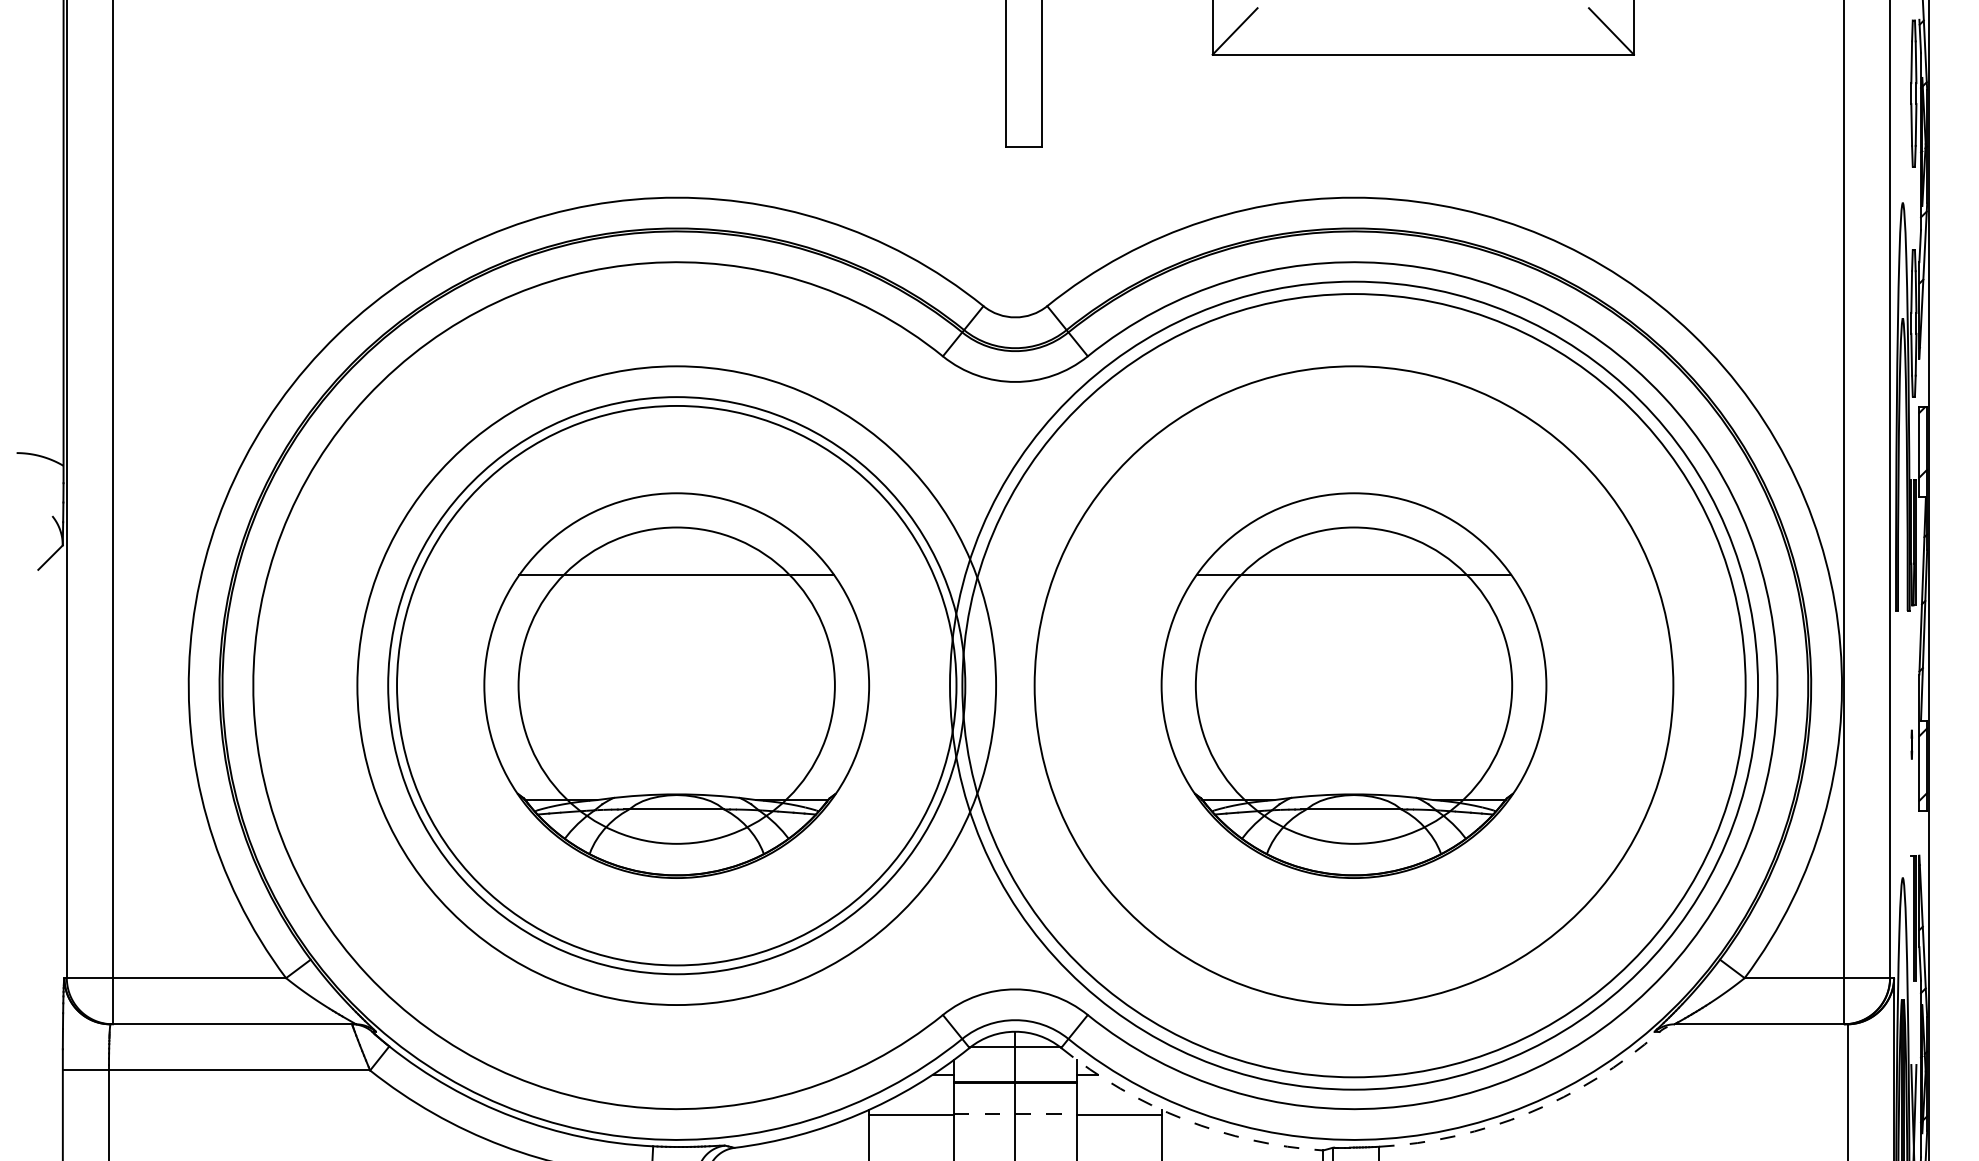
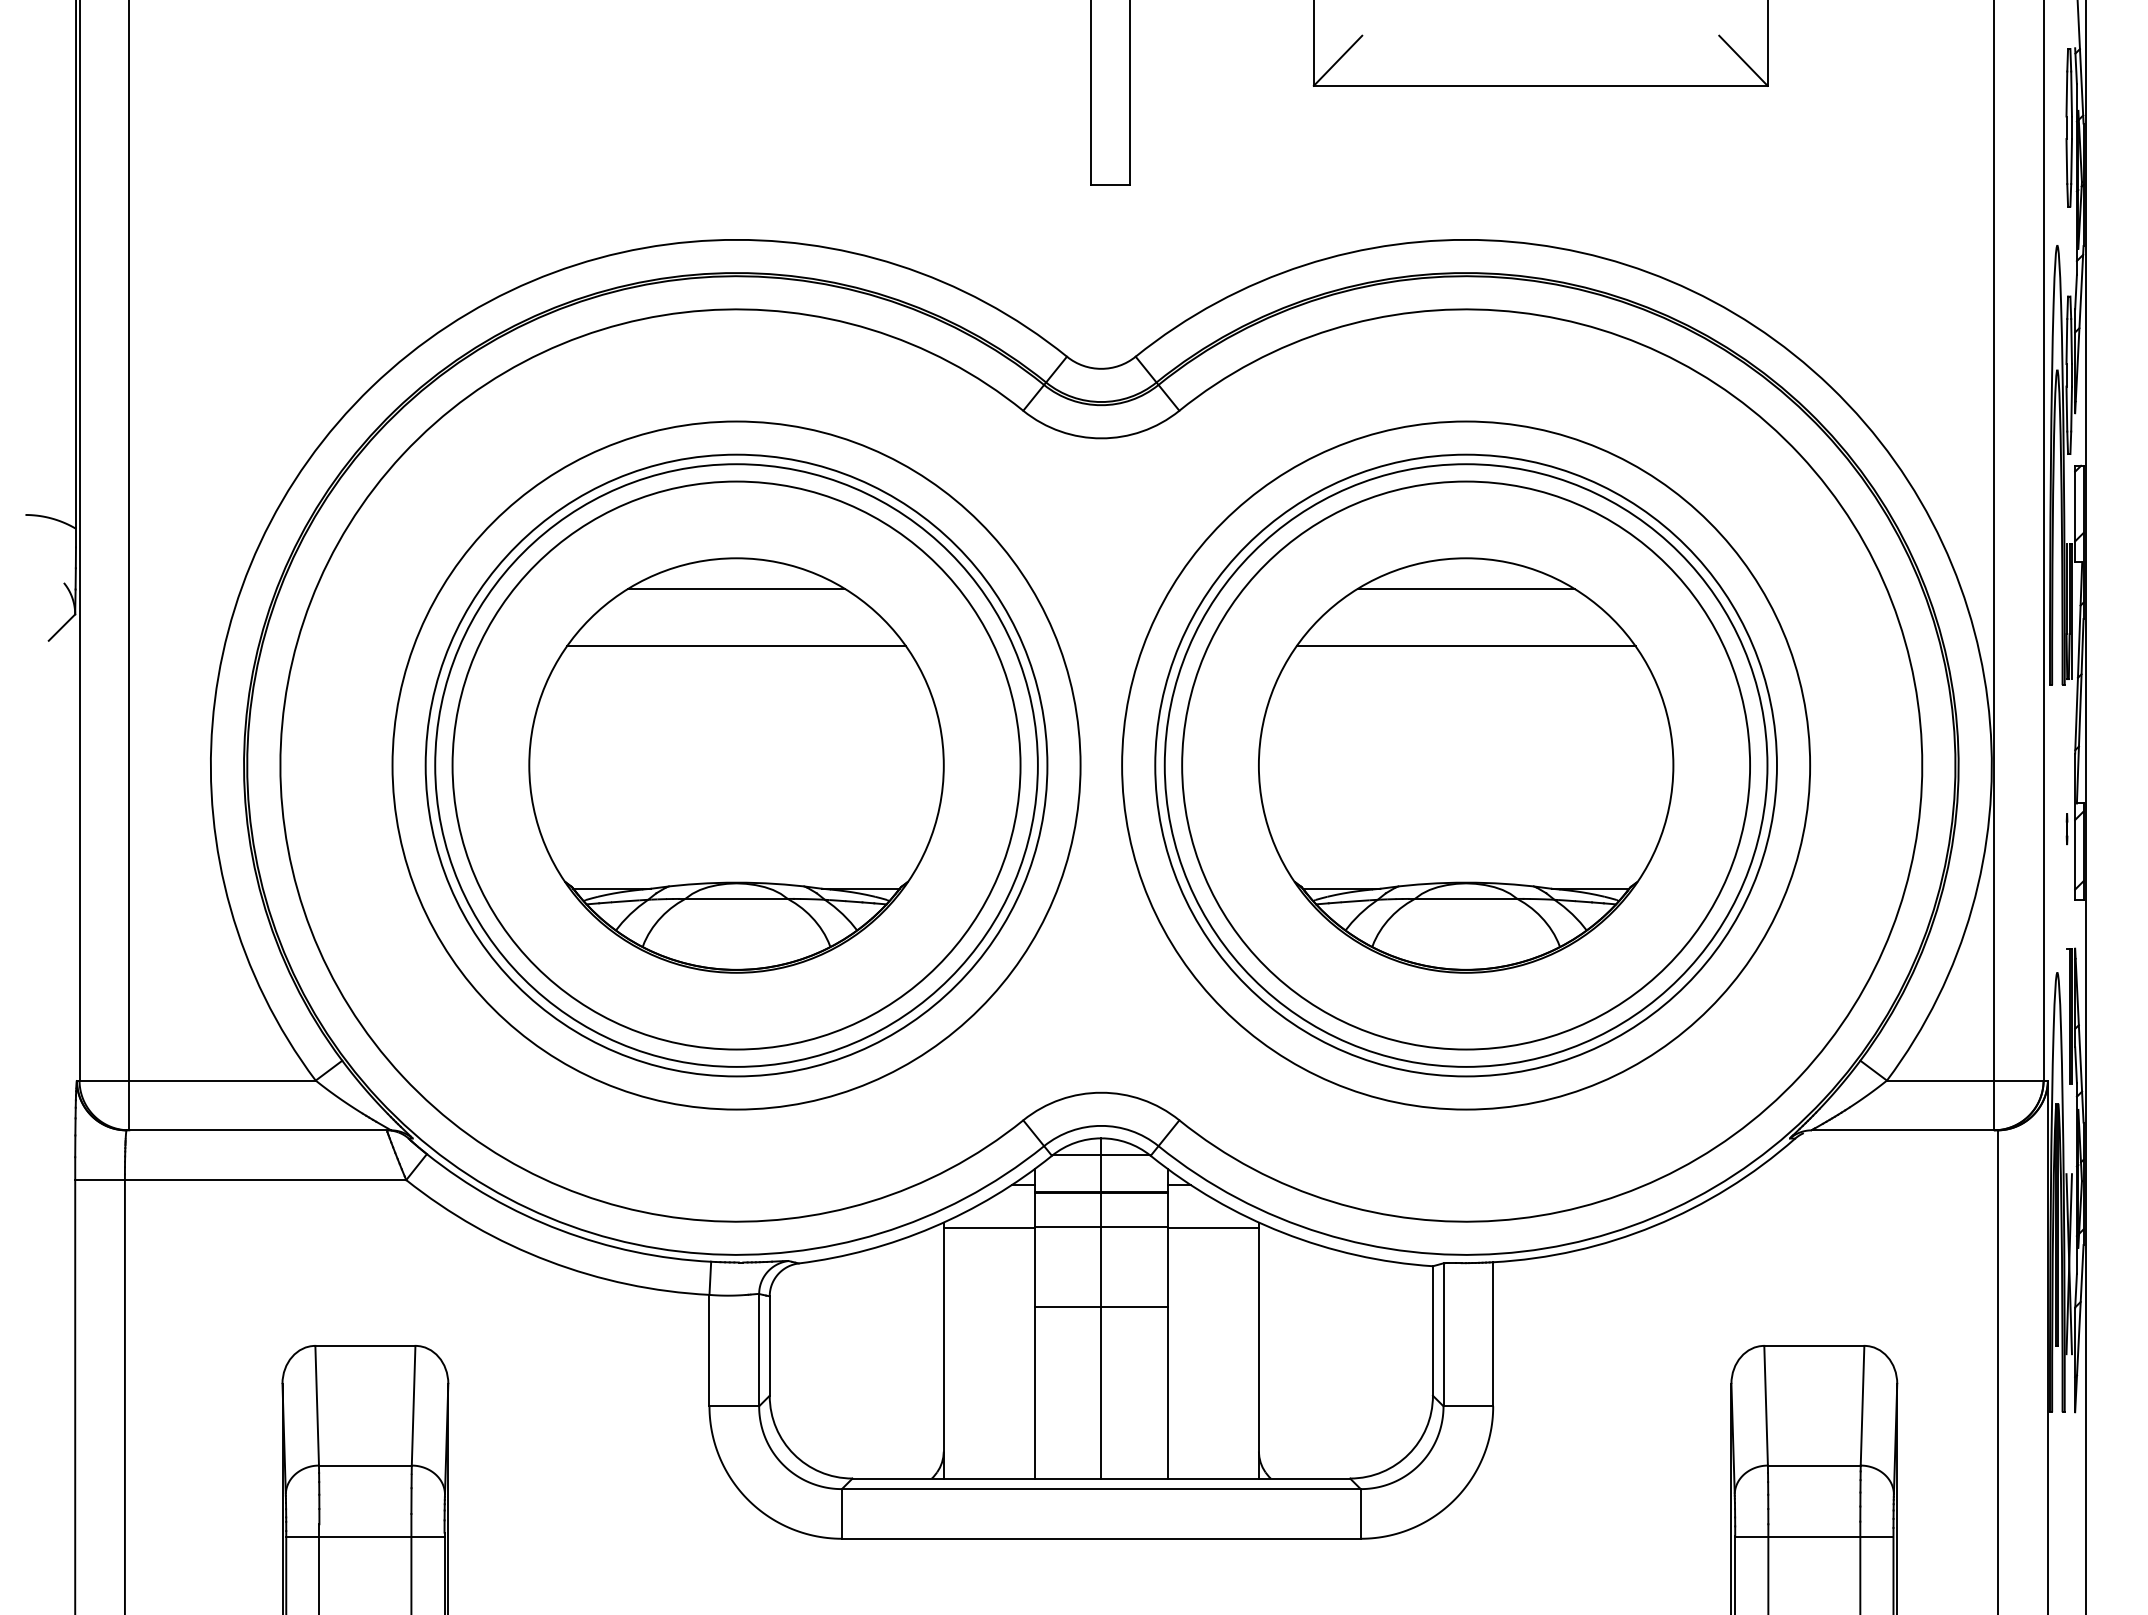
line: (676, 522) -> (736, 589), added
line: (1353, 522) -> (1465, 589), added
circle: (676, 685) -> (736, 765), size x1.67
circle: (1353, 685) -> (1465, 765), size x0.71
circle: (1353, 685) -> (1465, 765), size x0.71
circle: (1354, 685) -> (1466, 765), size x1.67
arc: (1528, 1112) -> (1654, 1225), dashed -> solid
line: (1015, 1114) -> (1101, 1227), dashed -> solid
arc: (1184, 1119) -> (1283, 1232), dashed -> solid

